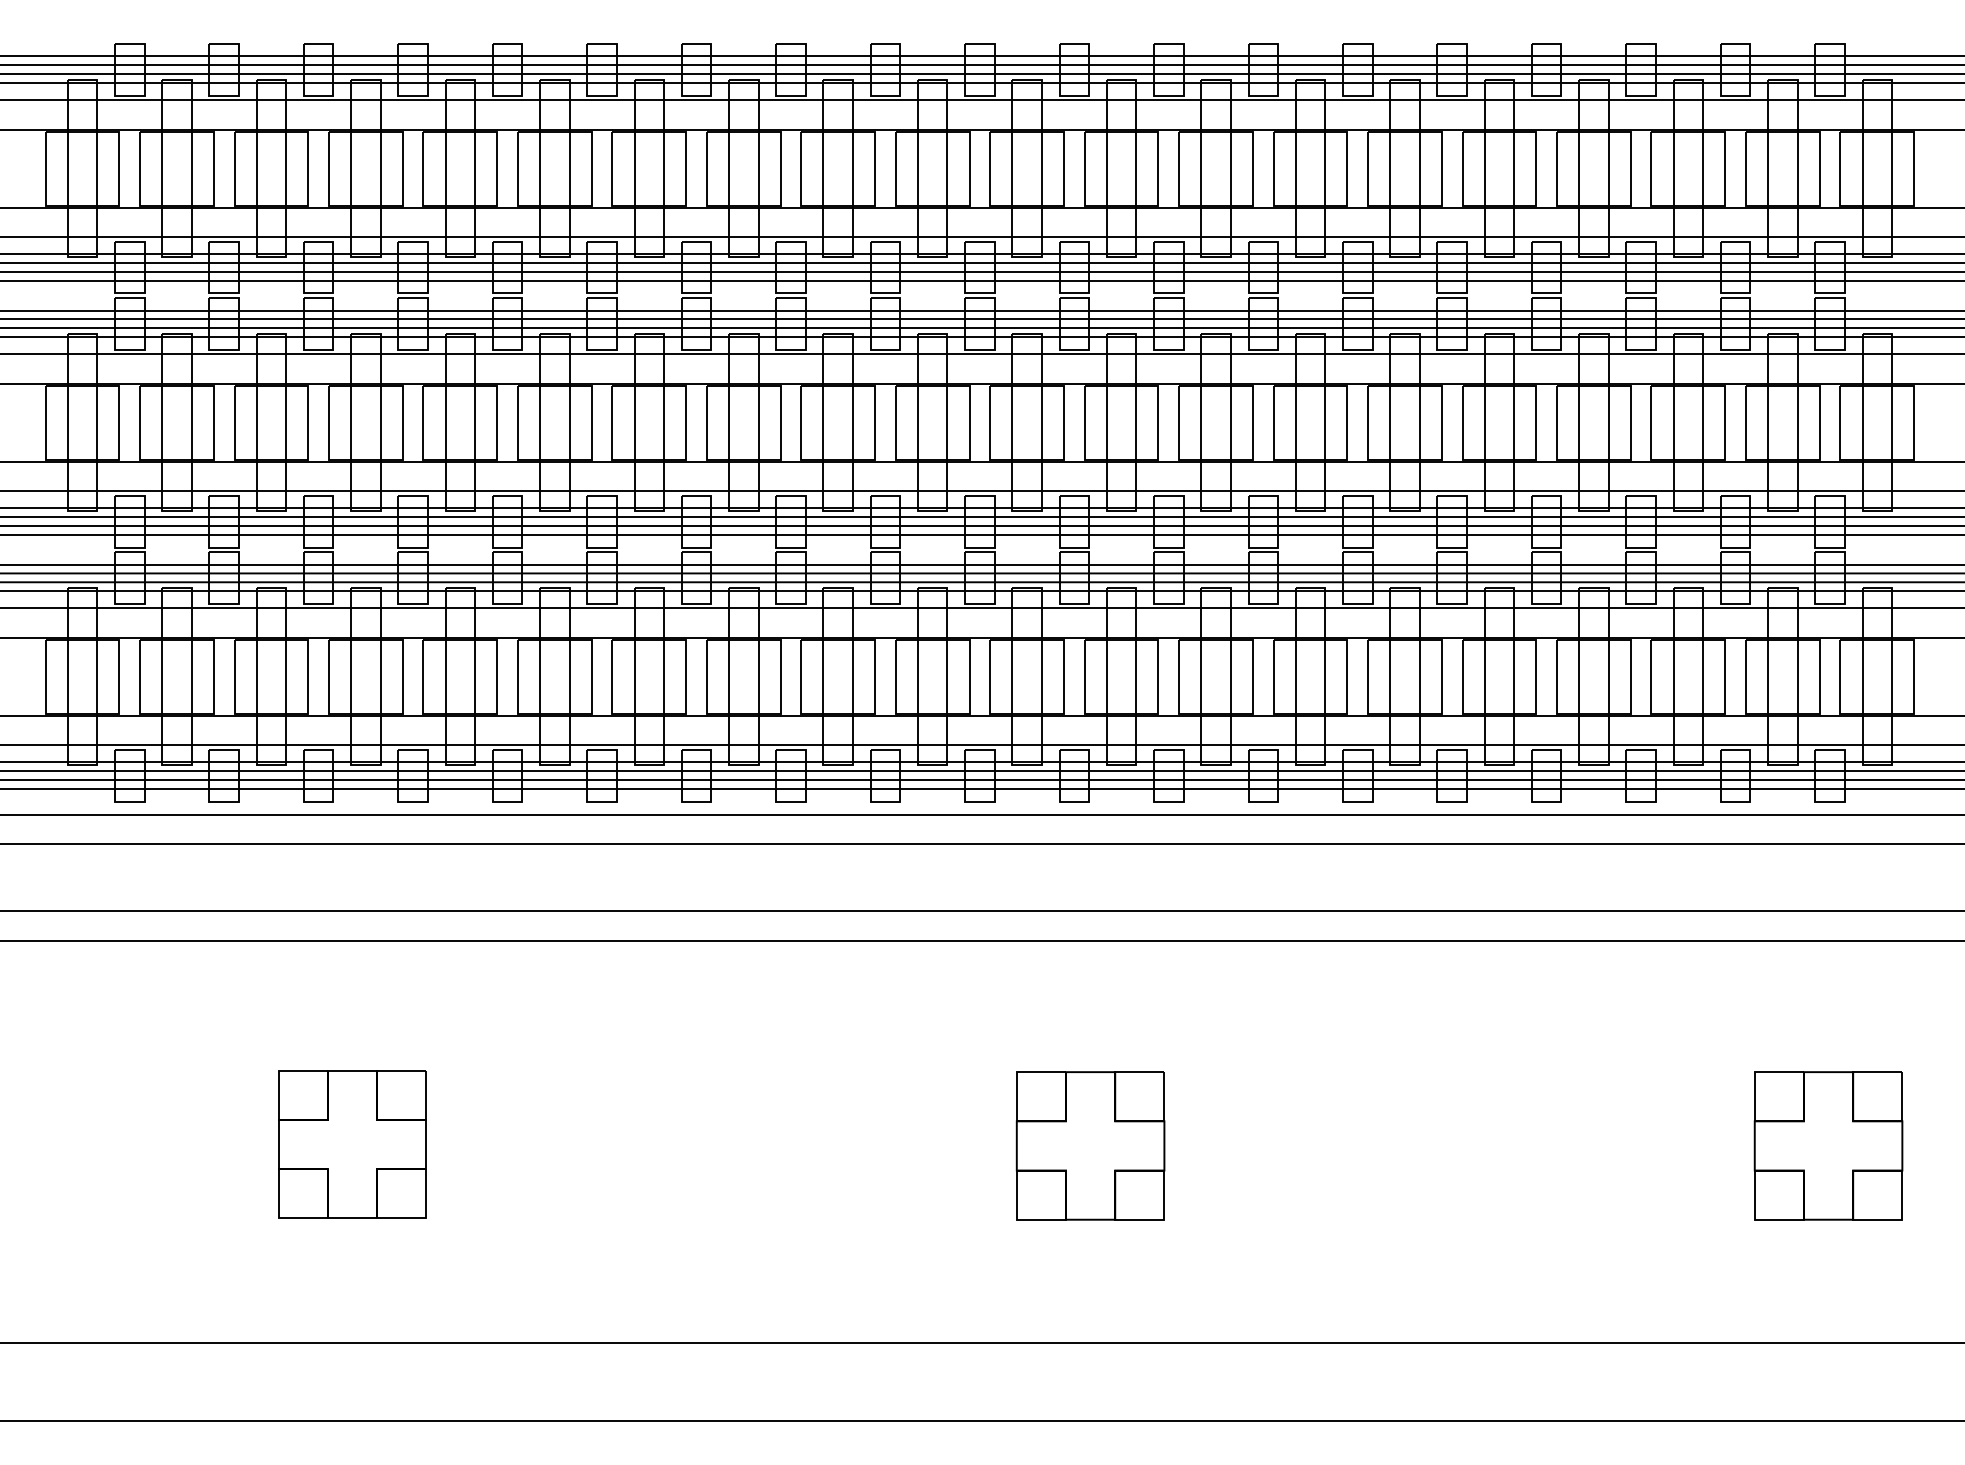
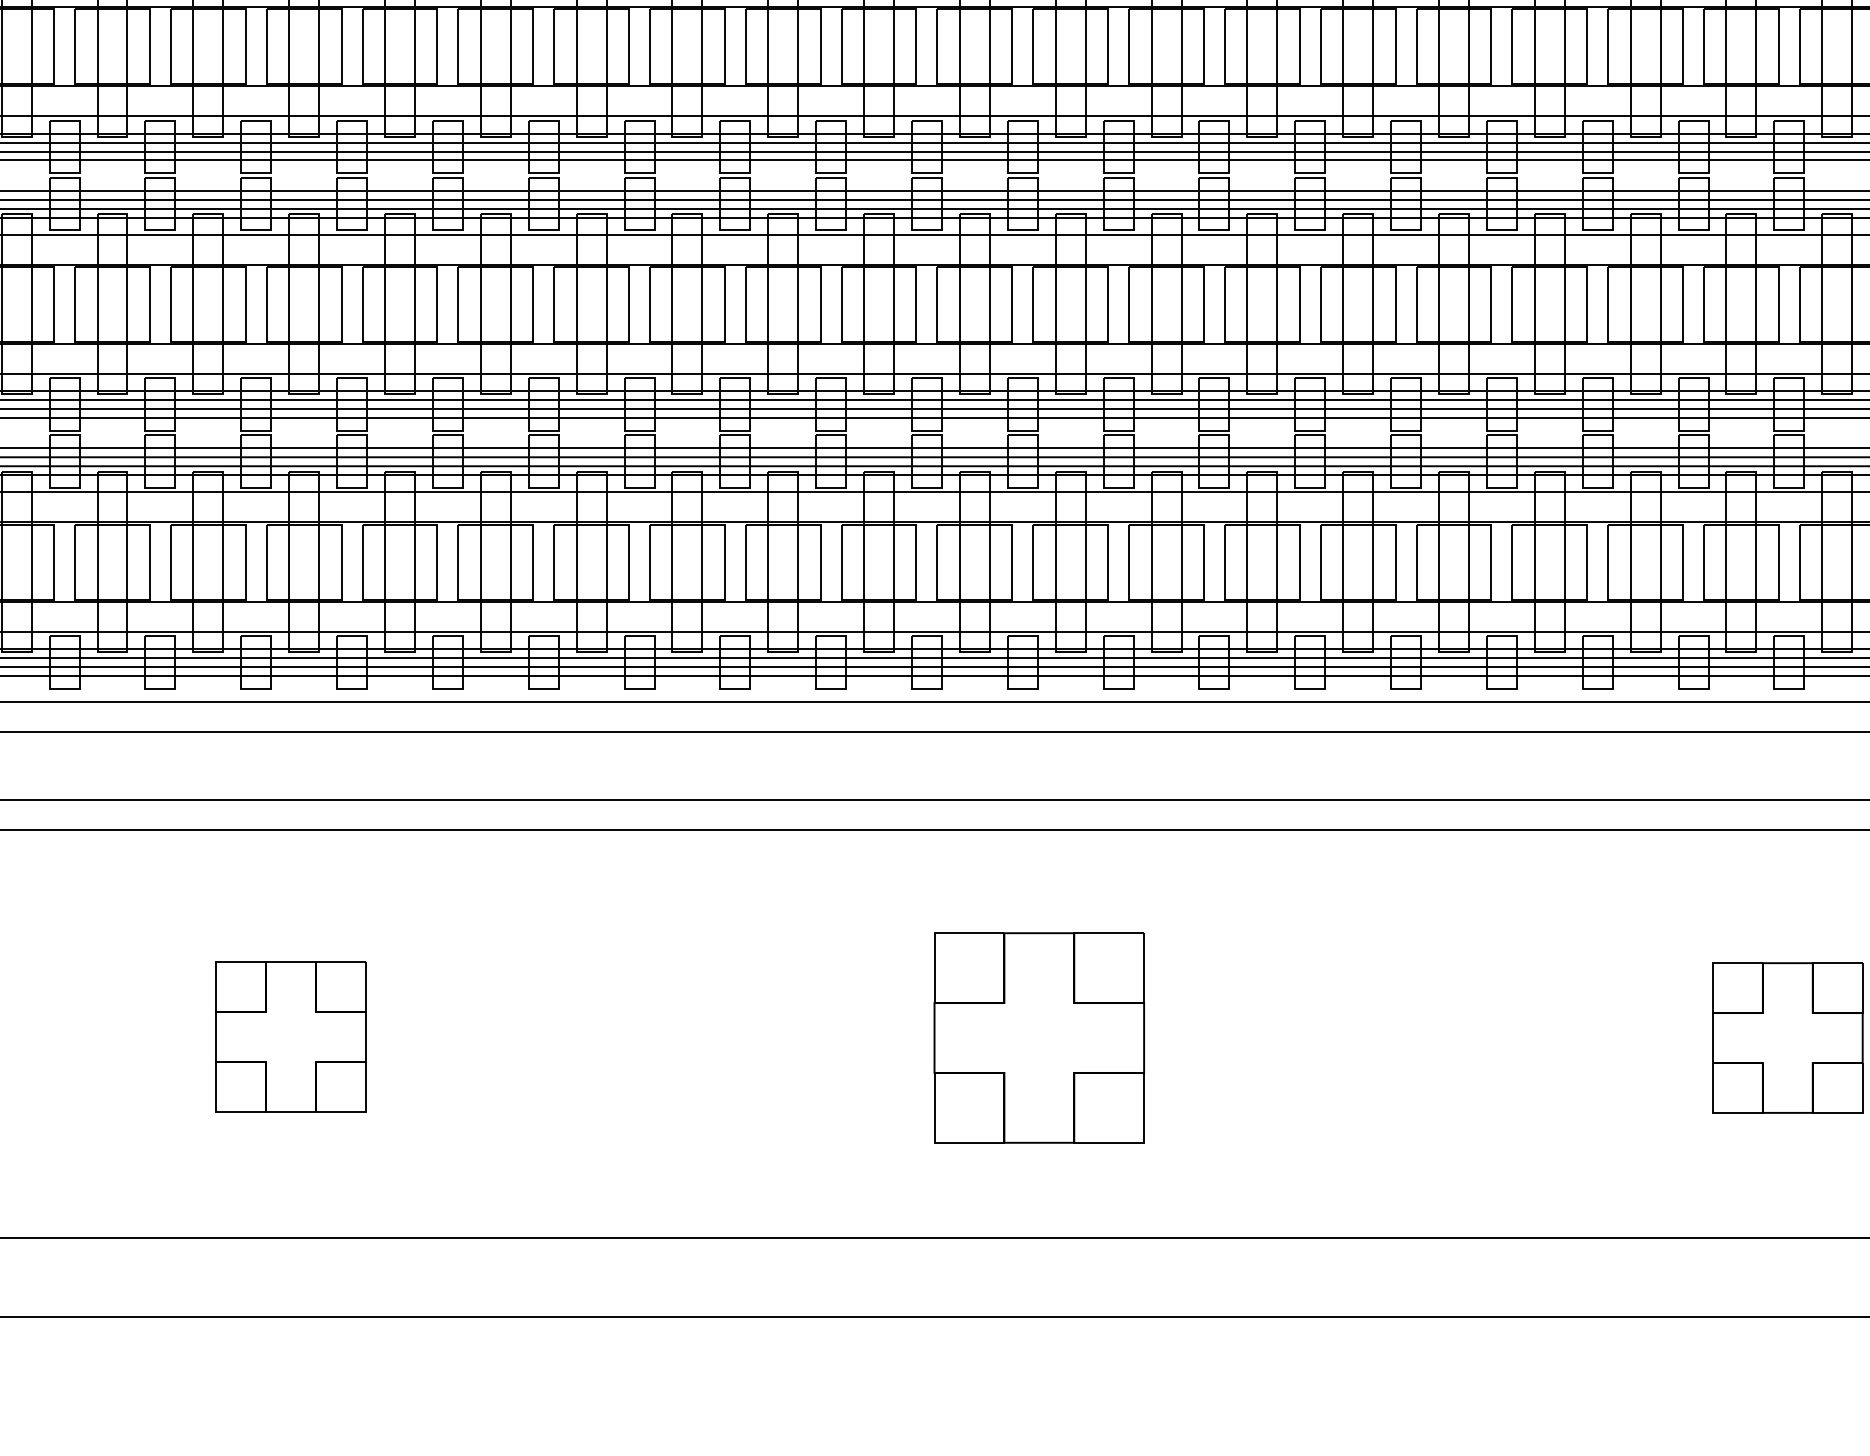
part: (1090, 1145) -> (1039, 1037), size x1.4

